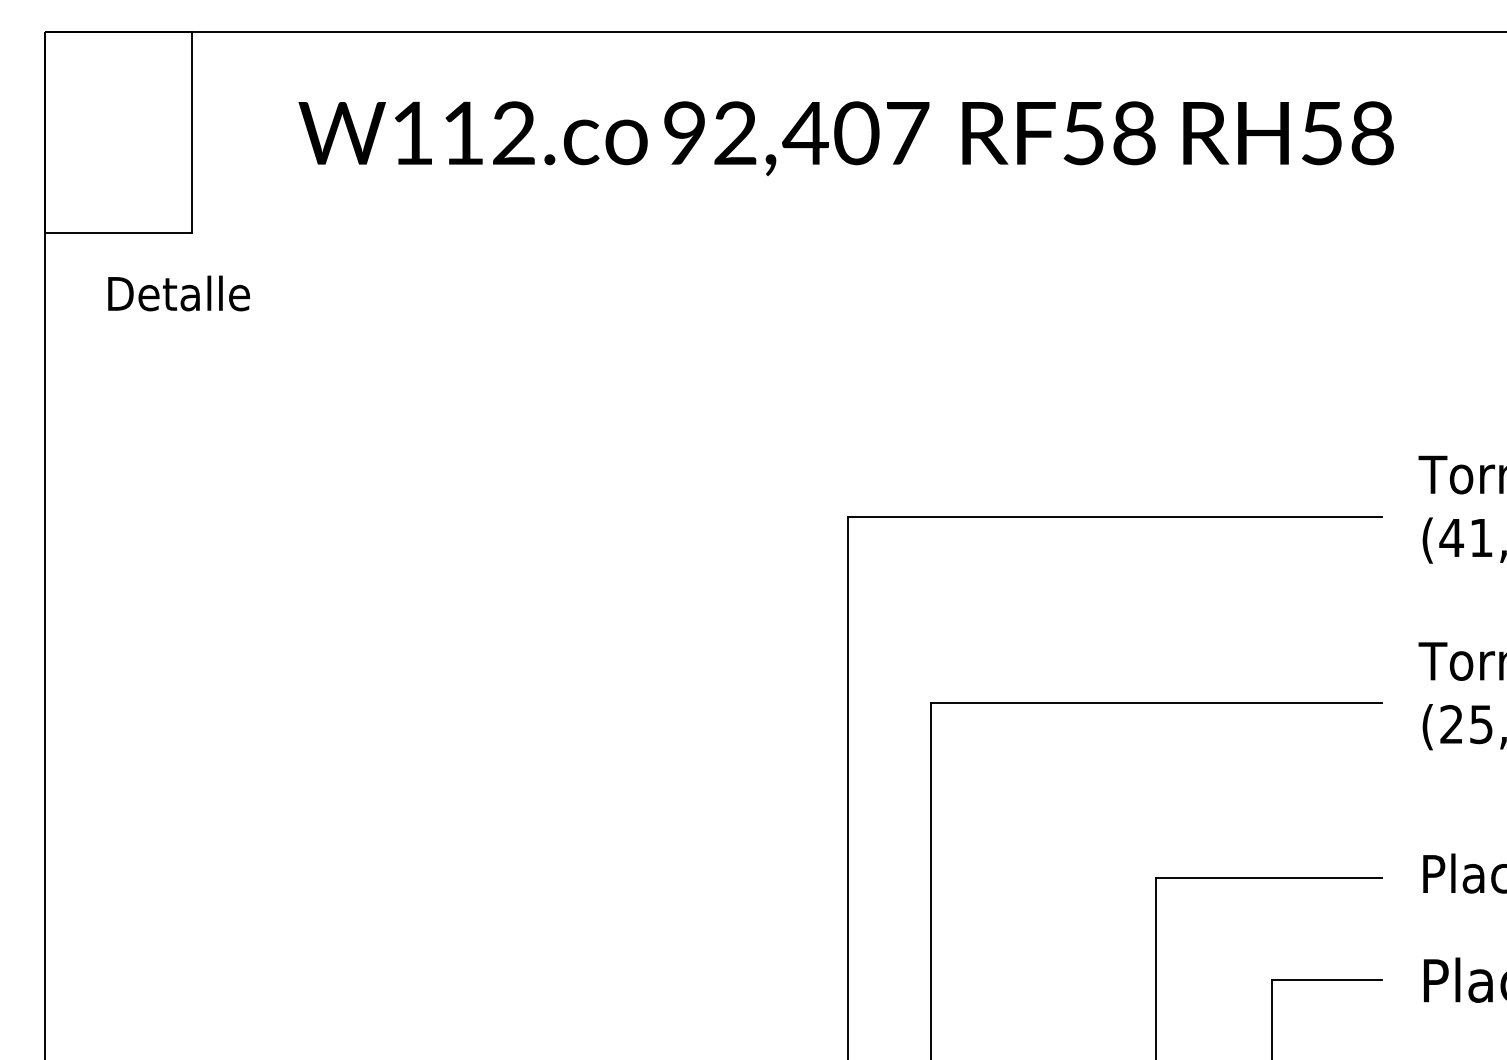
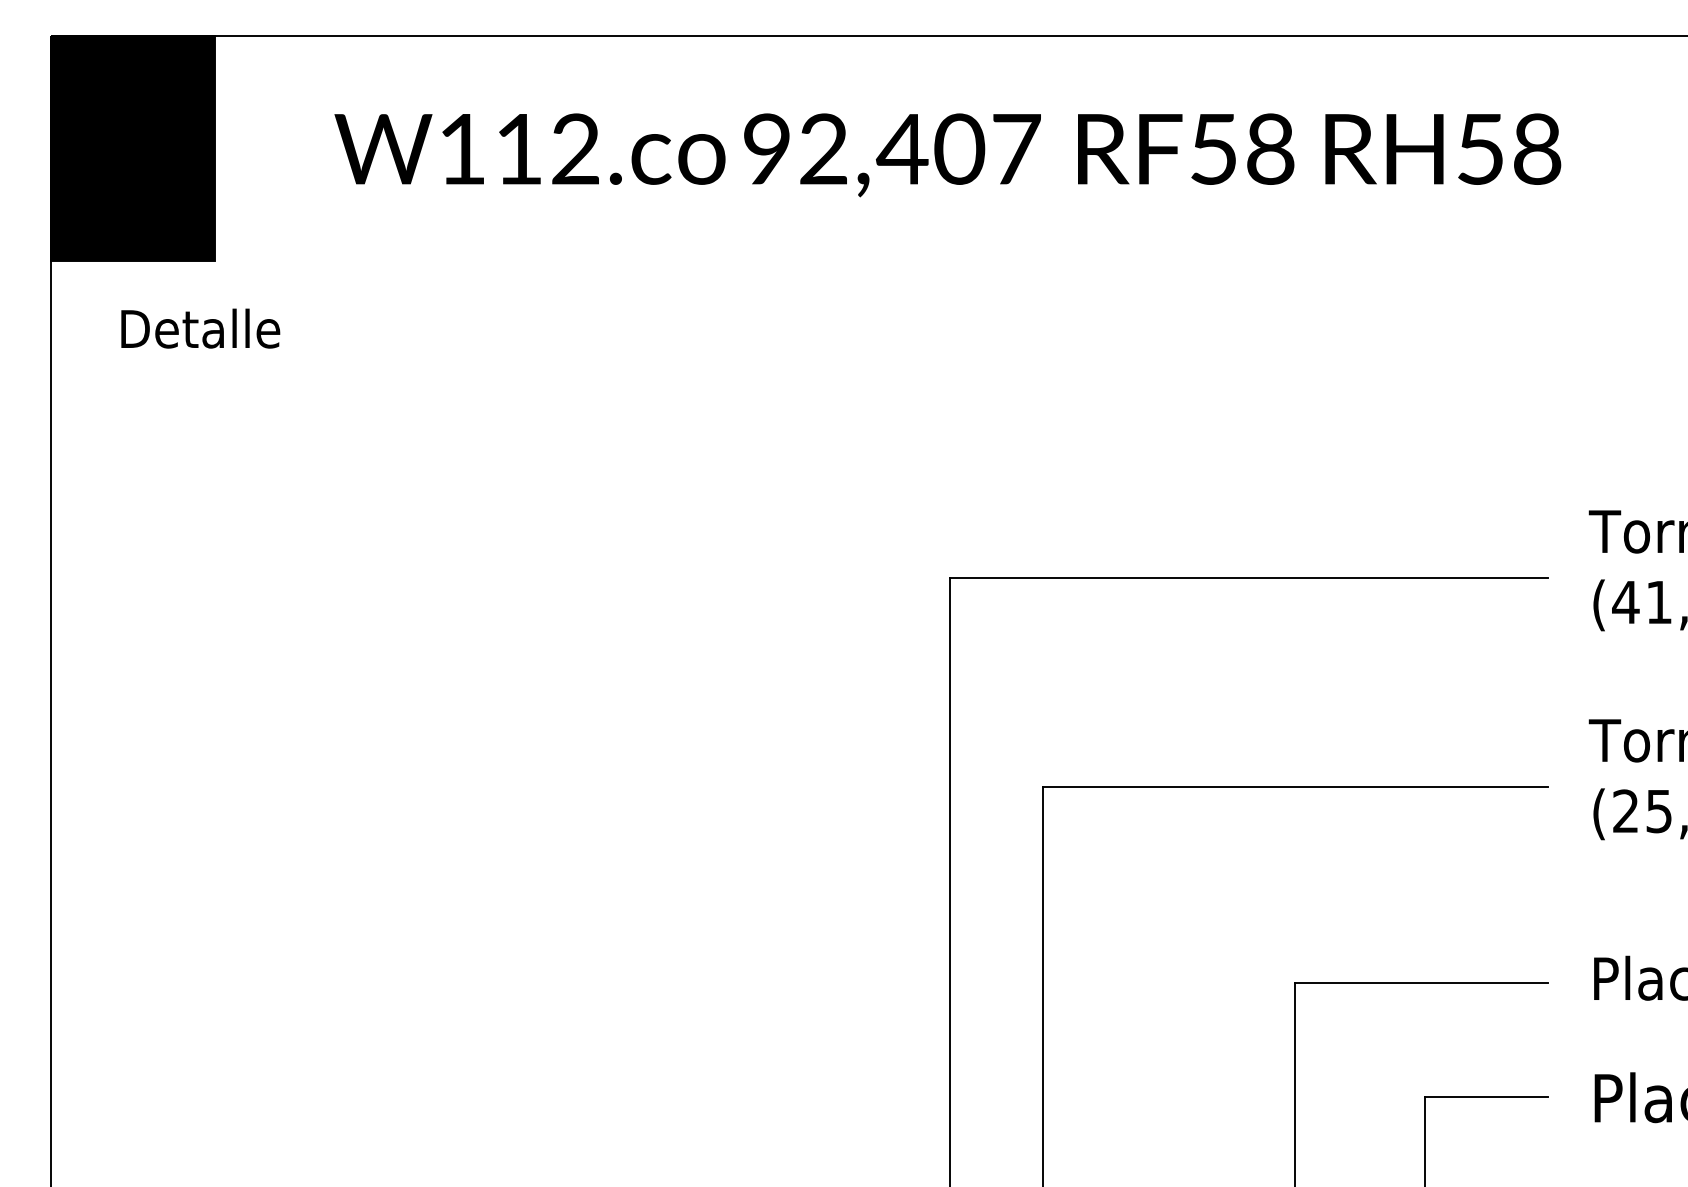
fill: (118, 132) -> (132, 148), added

